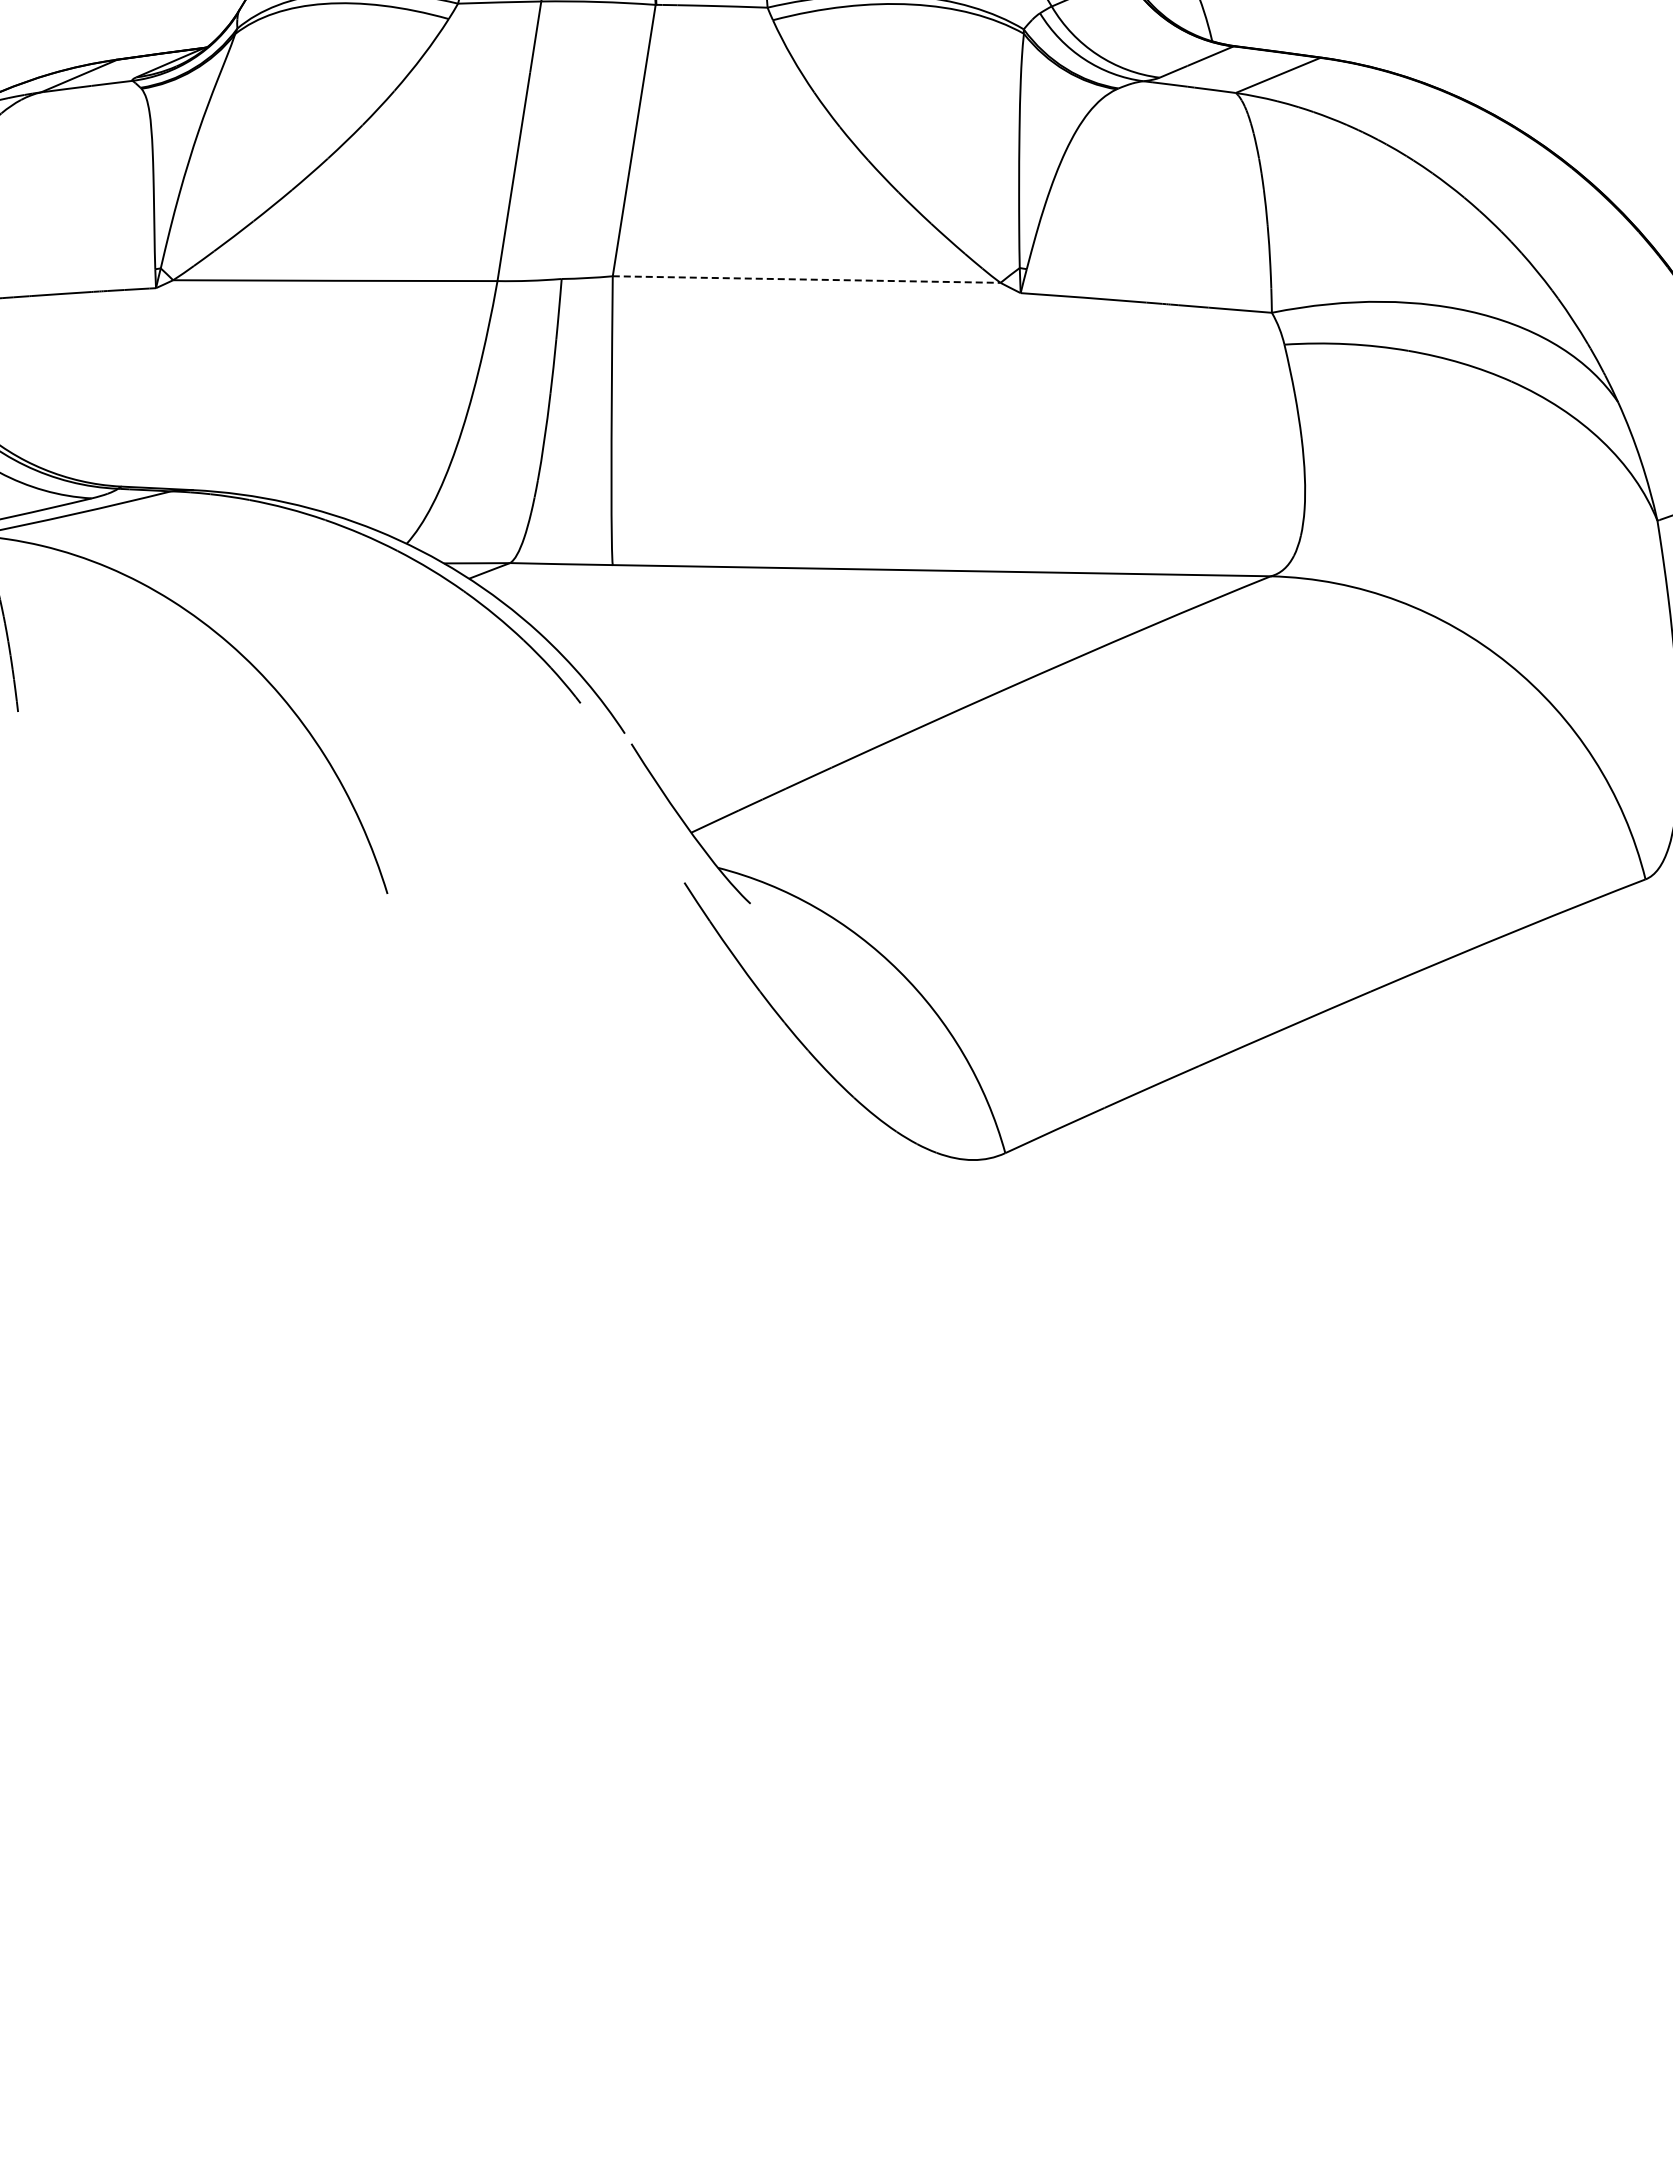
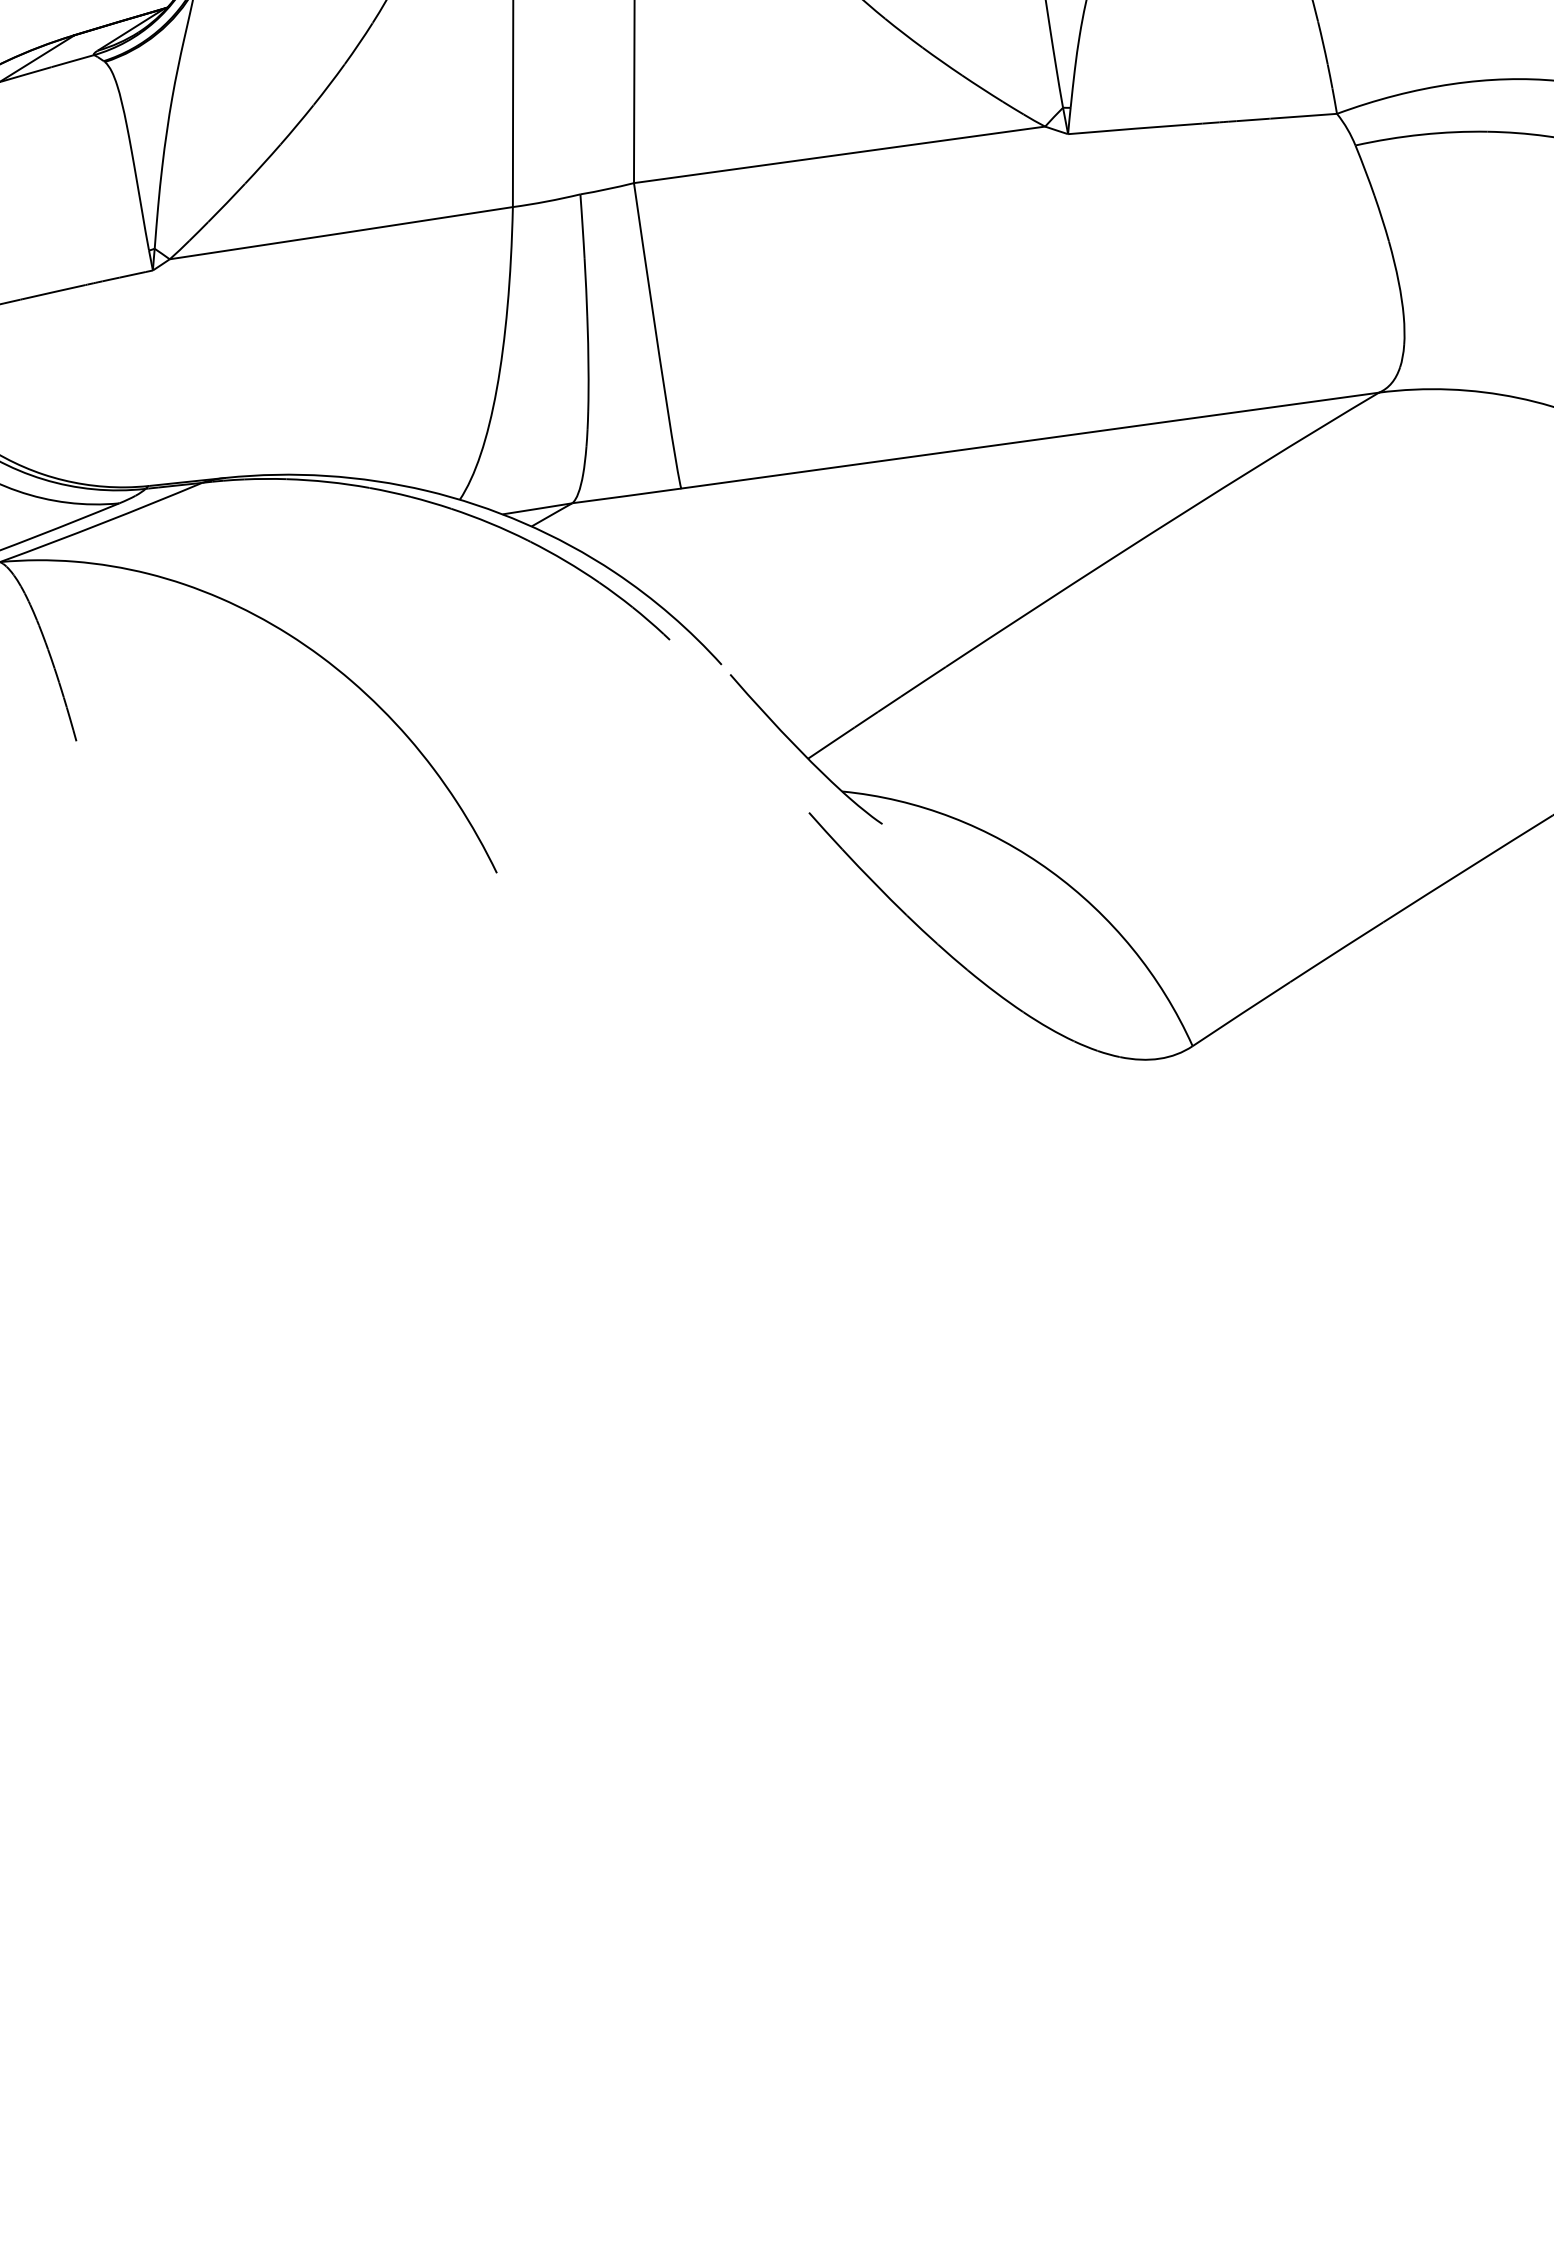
line: (806, 279) -> (839, 154), dashed -> solid

